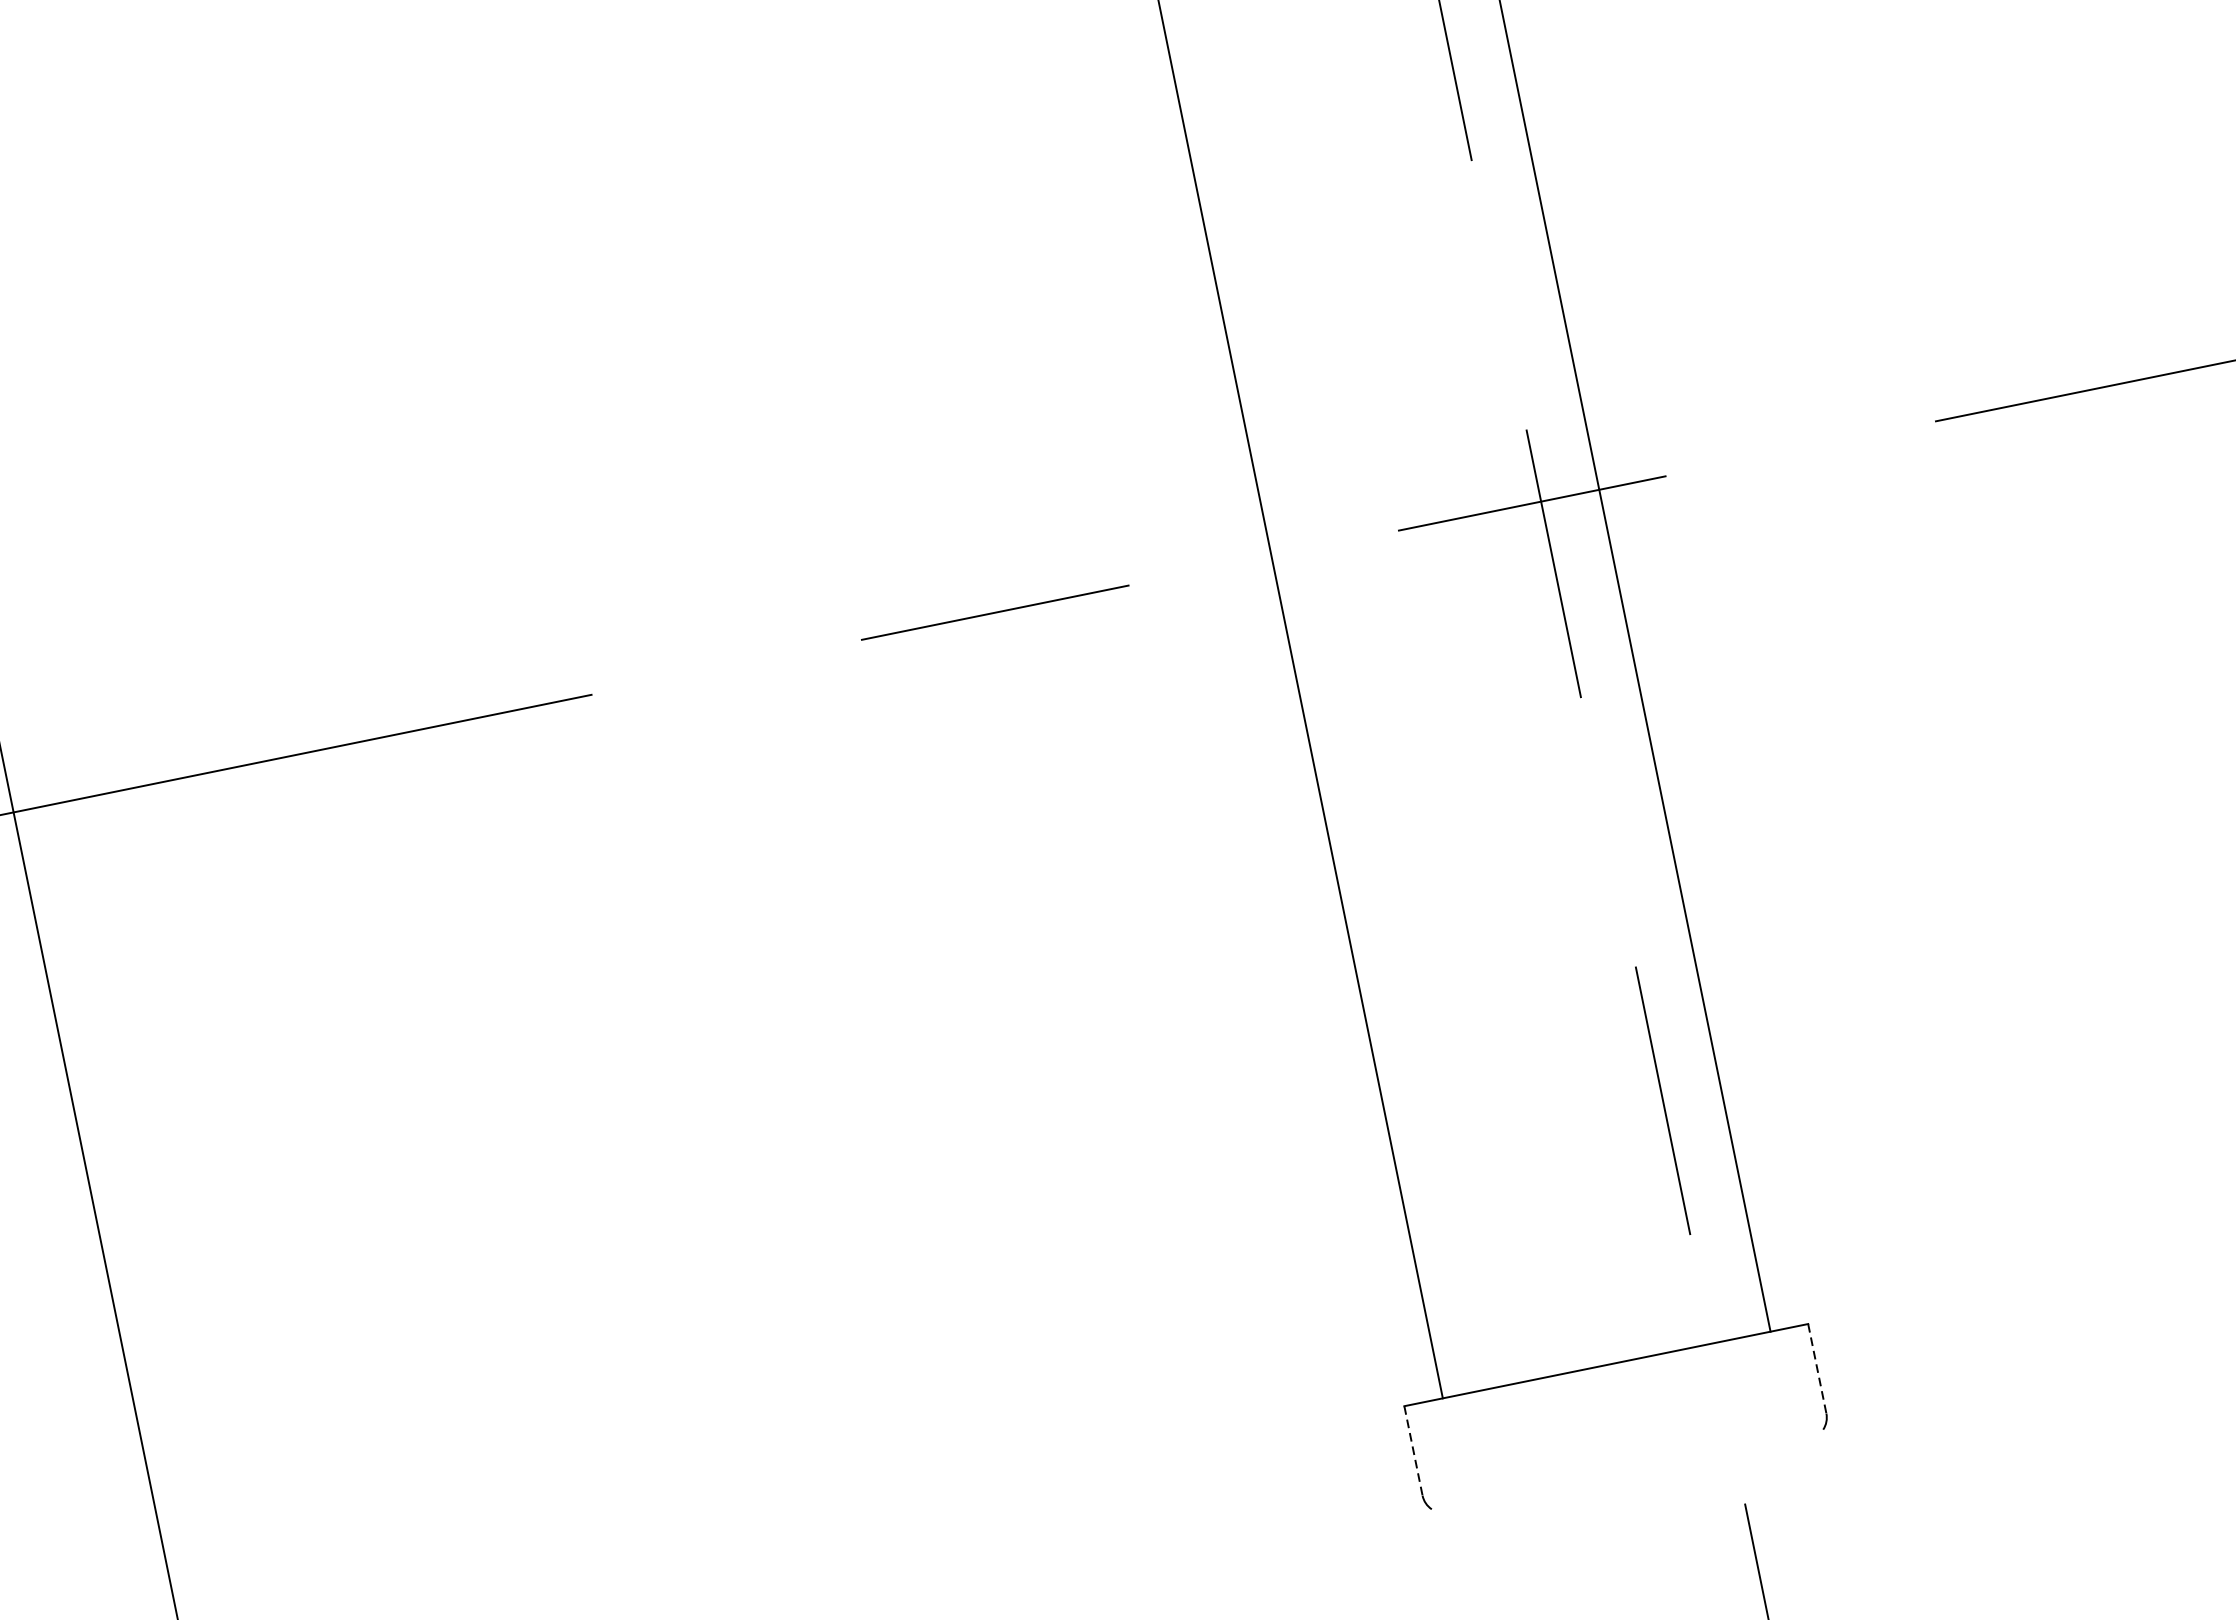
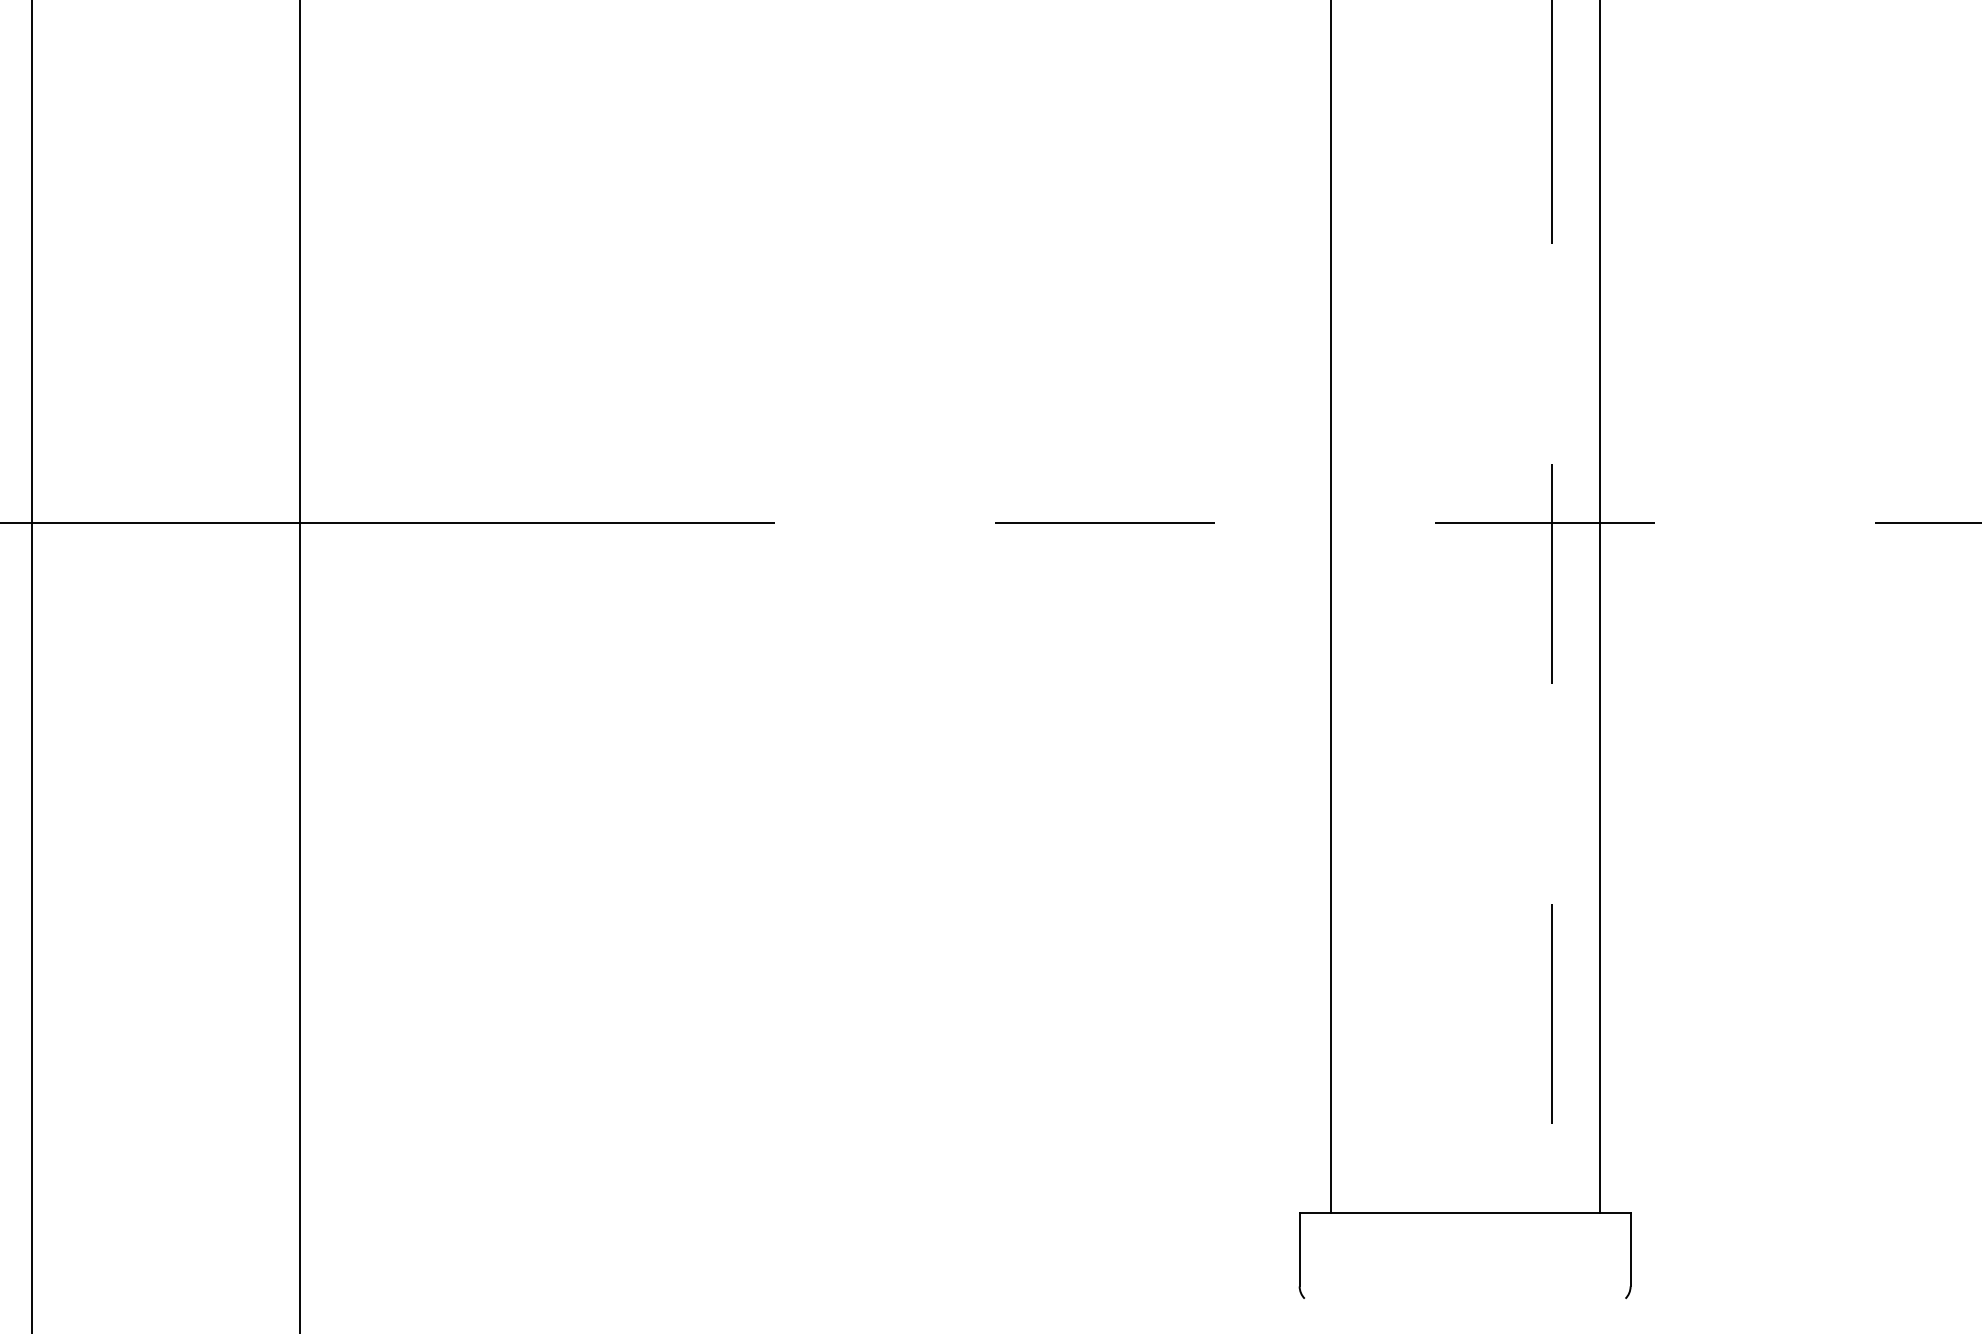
line: (1817, 1368) -> (1630, 1249), dashed -> solid
line: (1413, 1450) -> (1299, 1249), dashed -> solid

